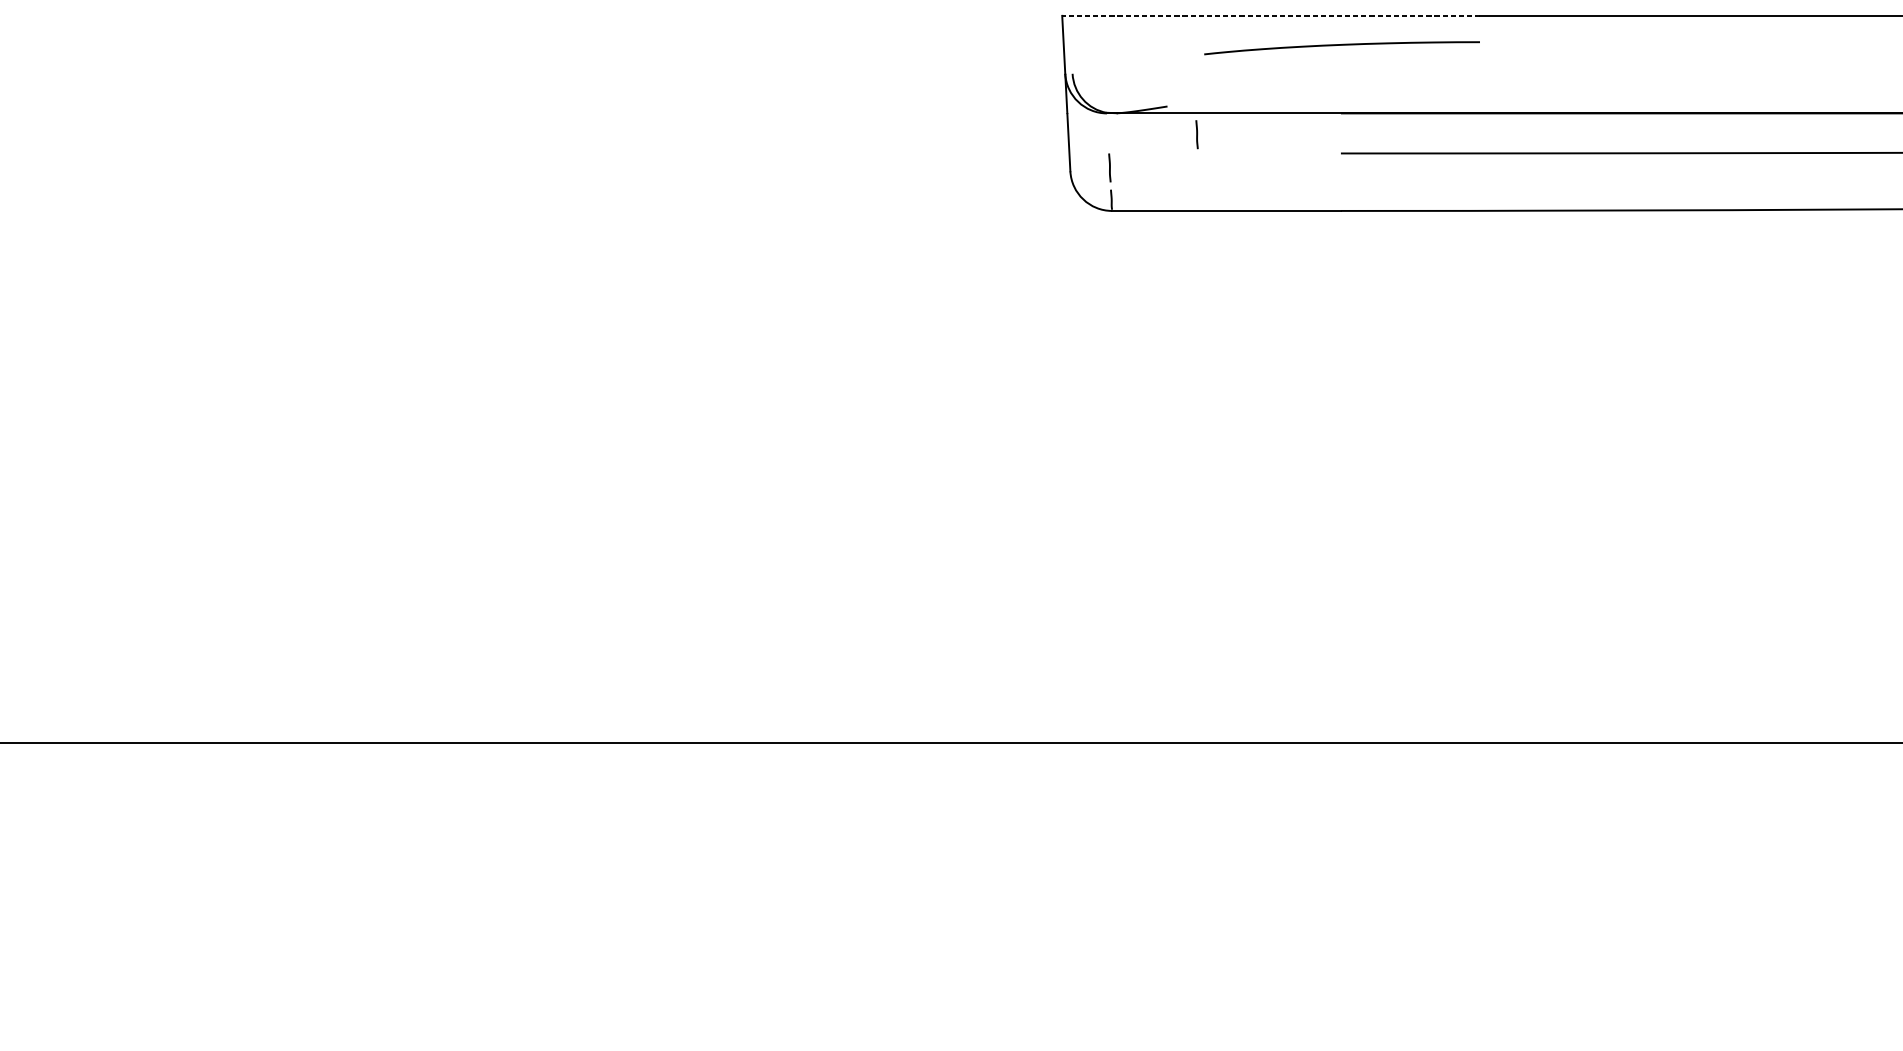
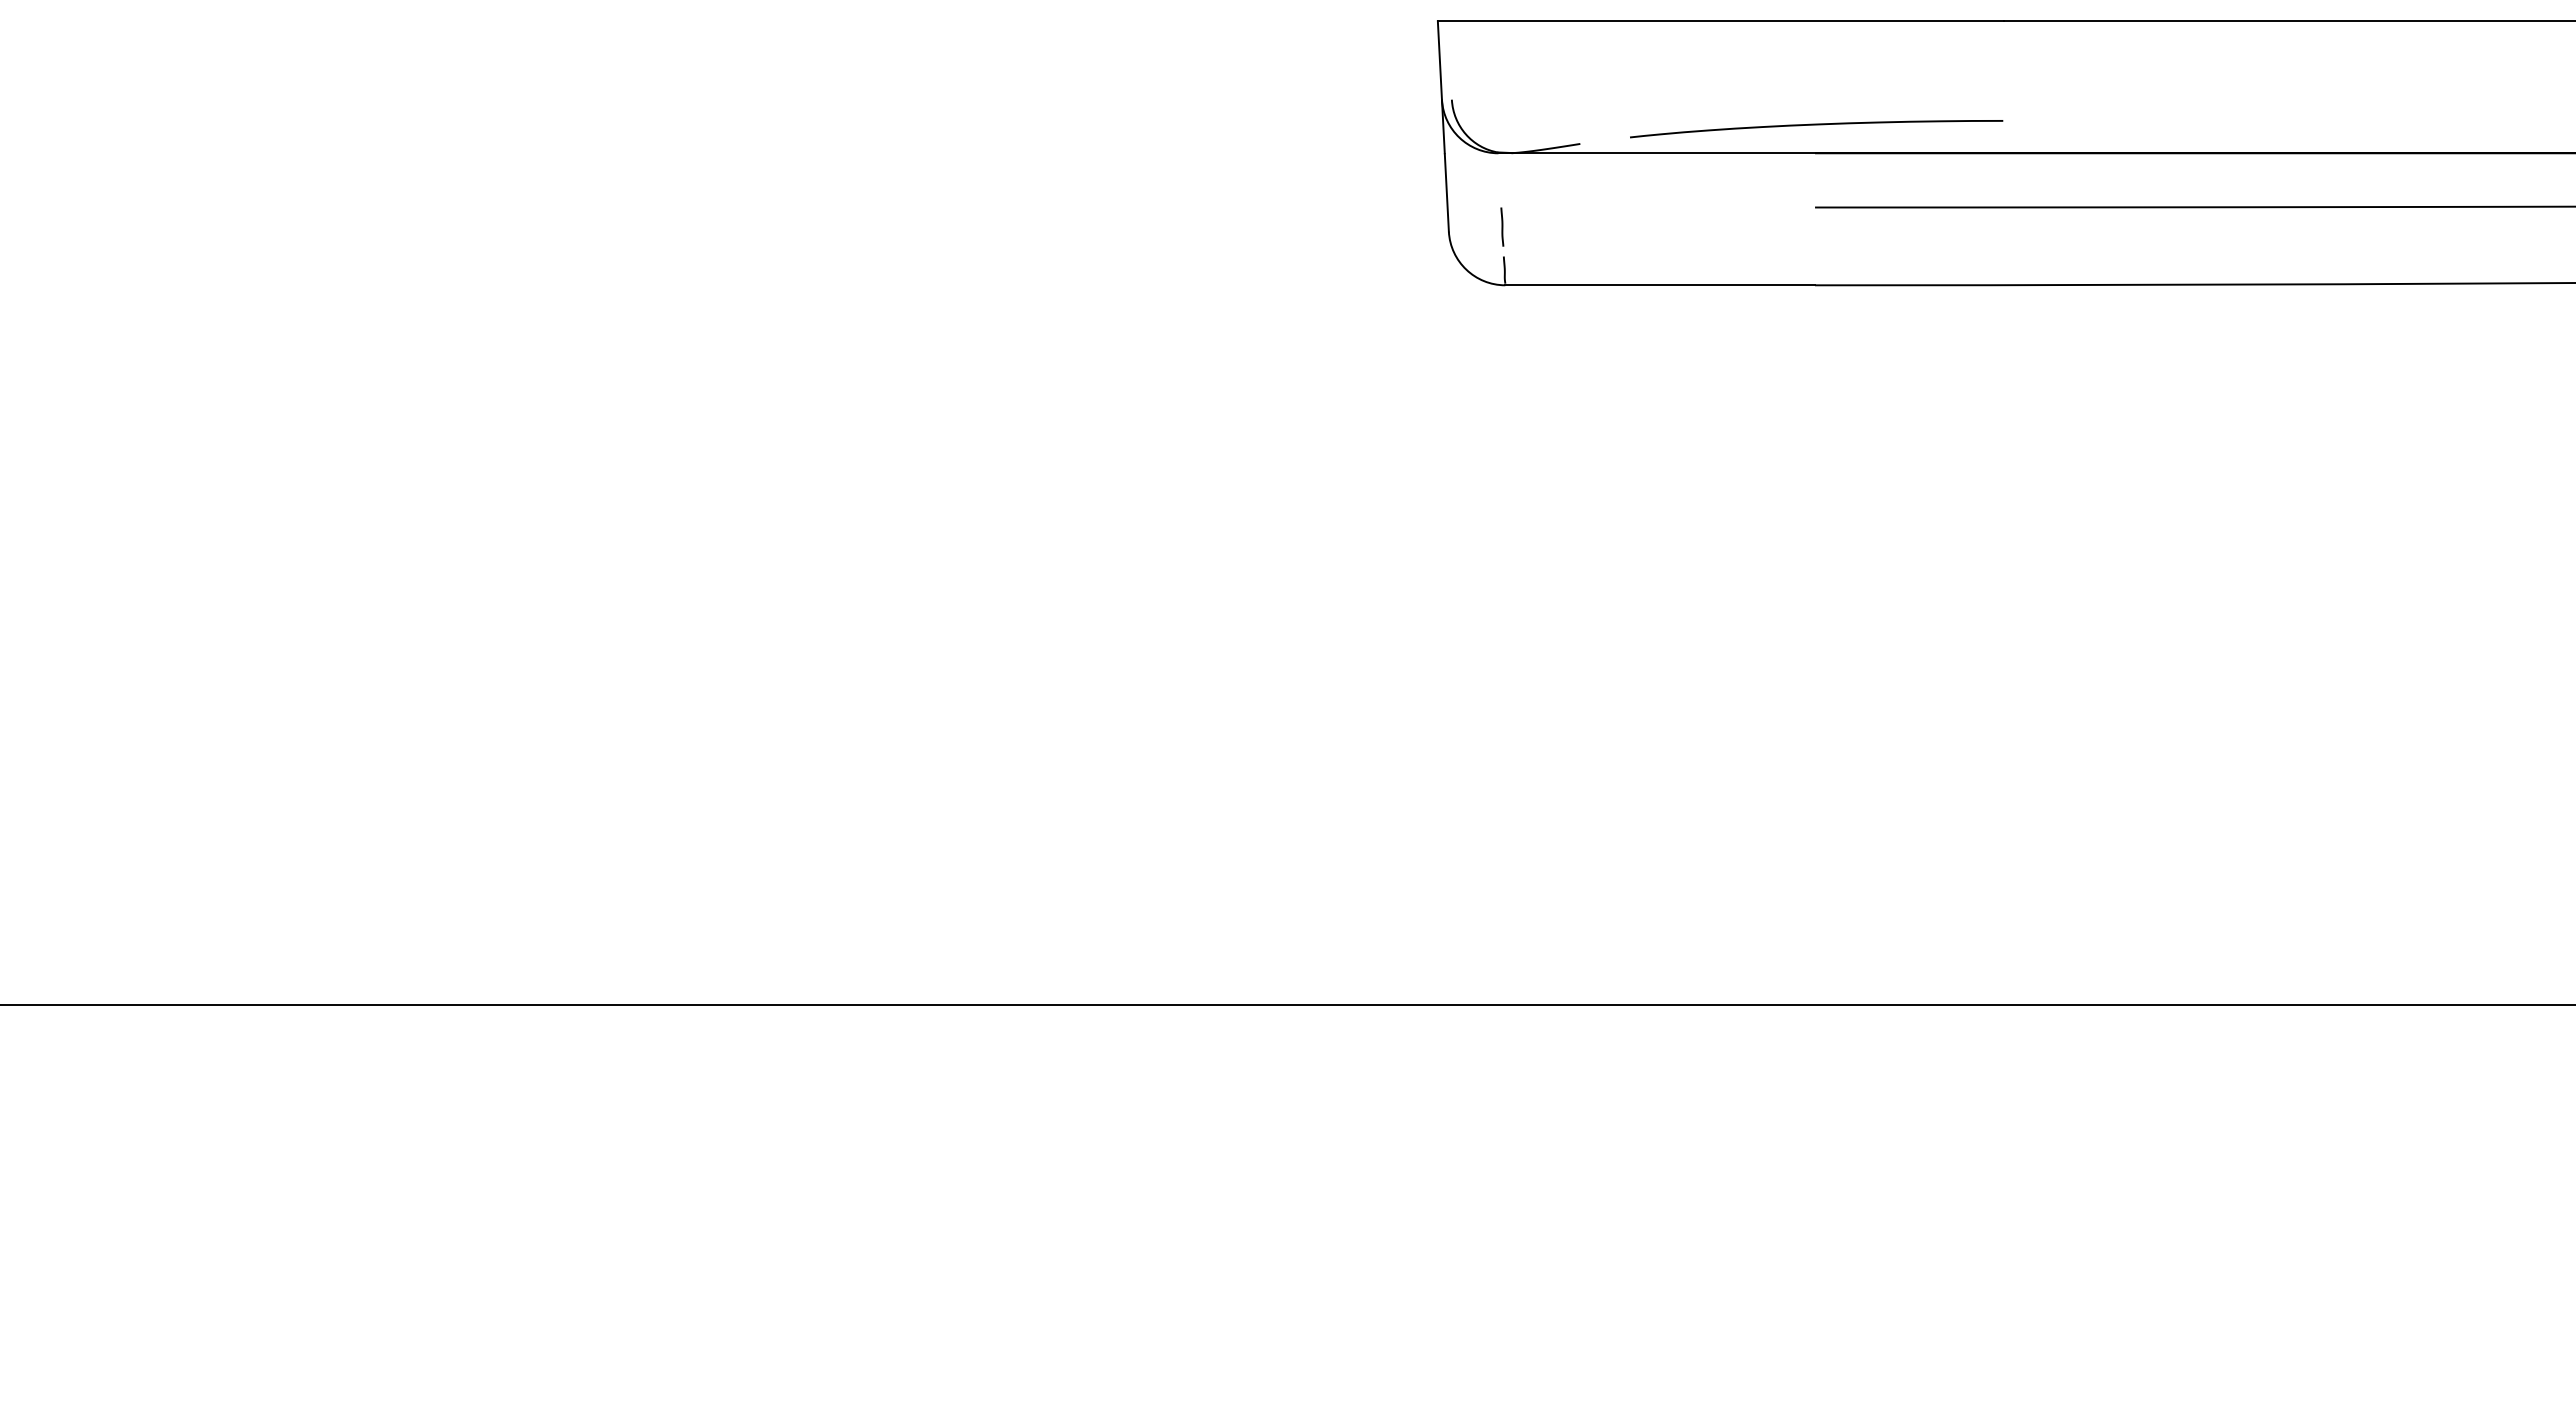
line: (1271, 16) -> (1720, 21), dashed -> solid
curve: (1342, 45) -> (1816, 125), moved
line: (1197, 134) -> (1620, 181), removed

